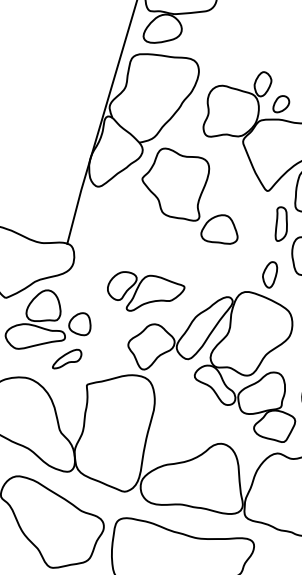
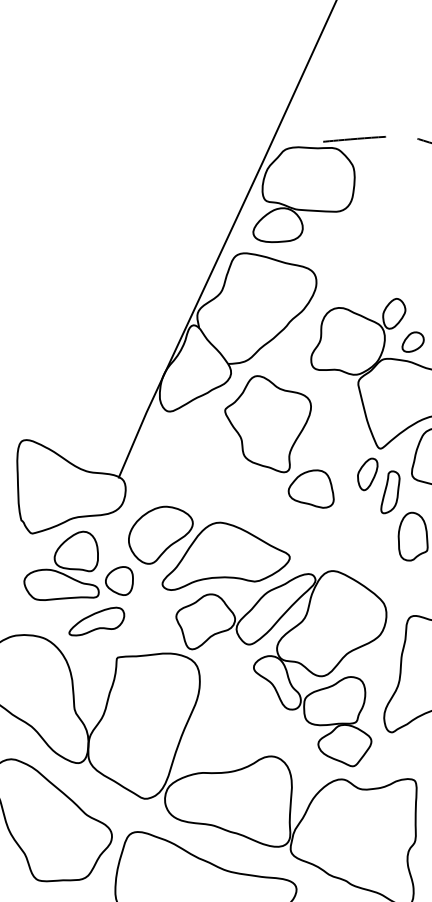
part: (270, 275) -> (367, 474), moved
part: (146, 288) -> (209, 547), size x1.67
part: (66, 358) -> (96, 621), size x1.43

